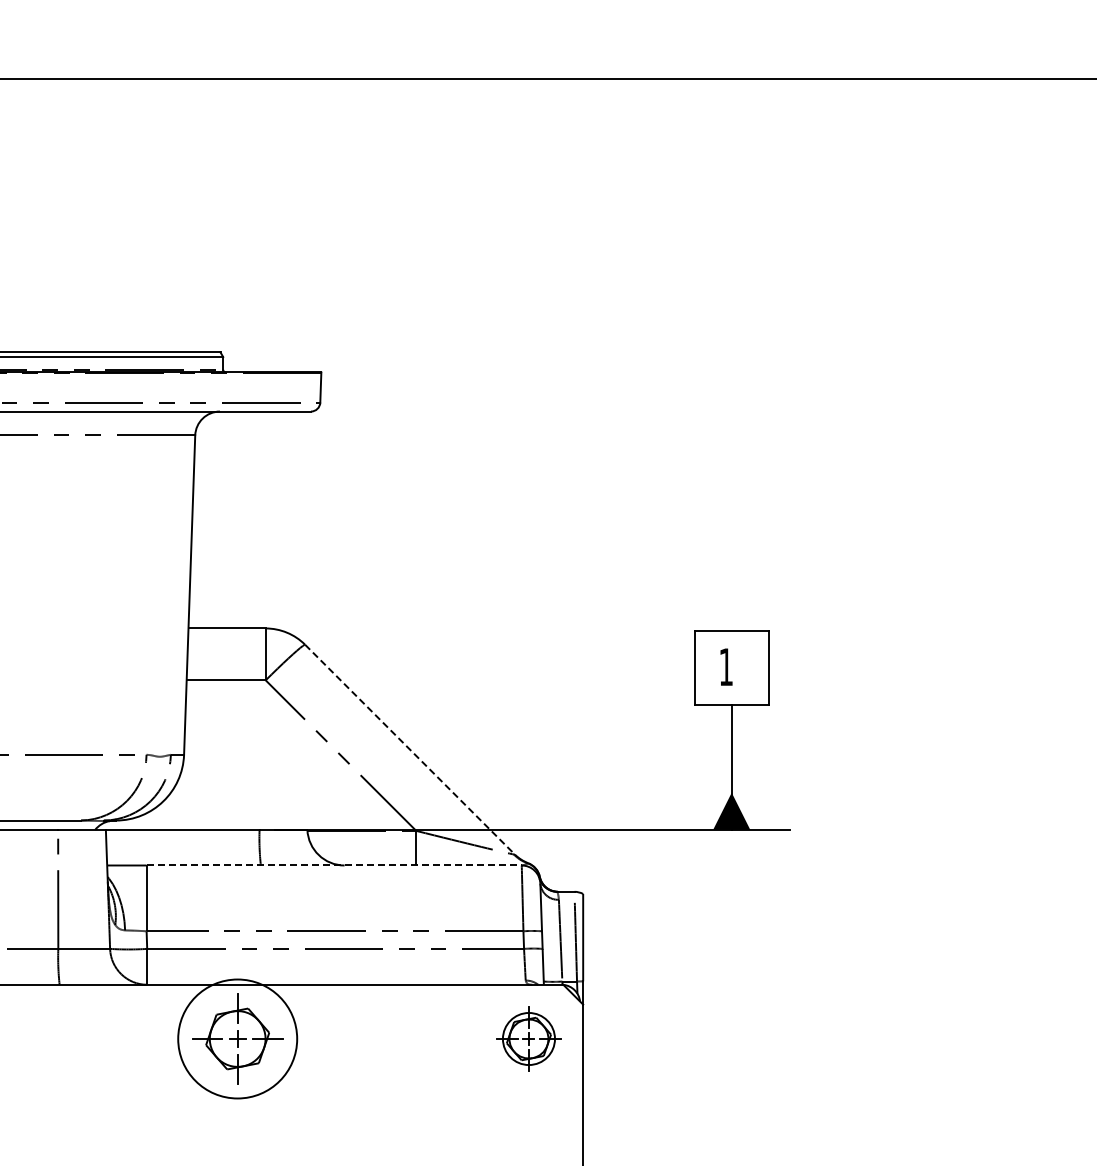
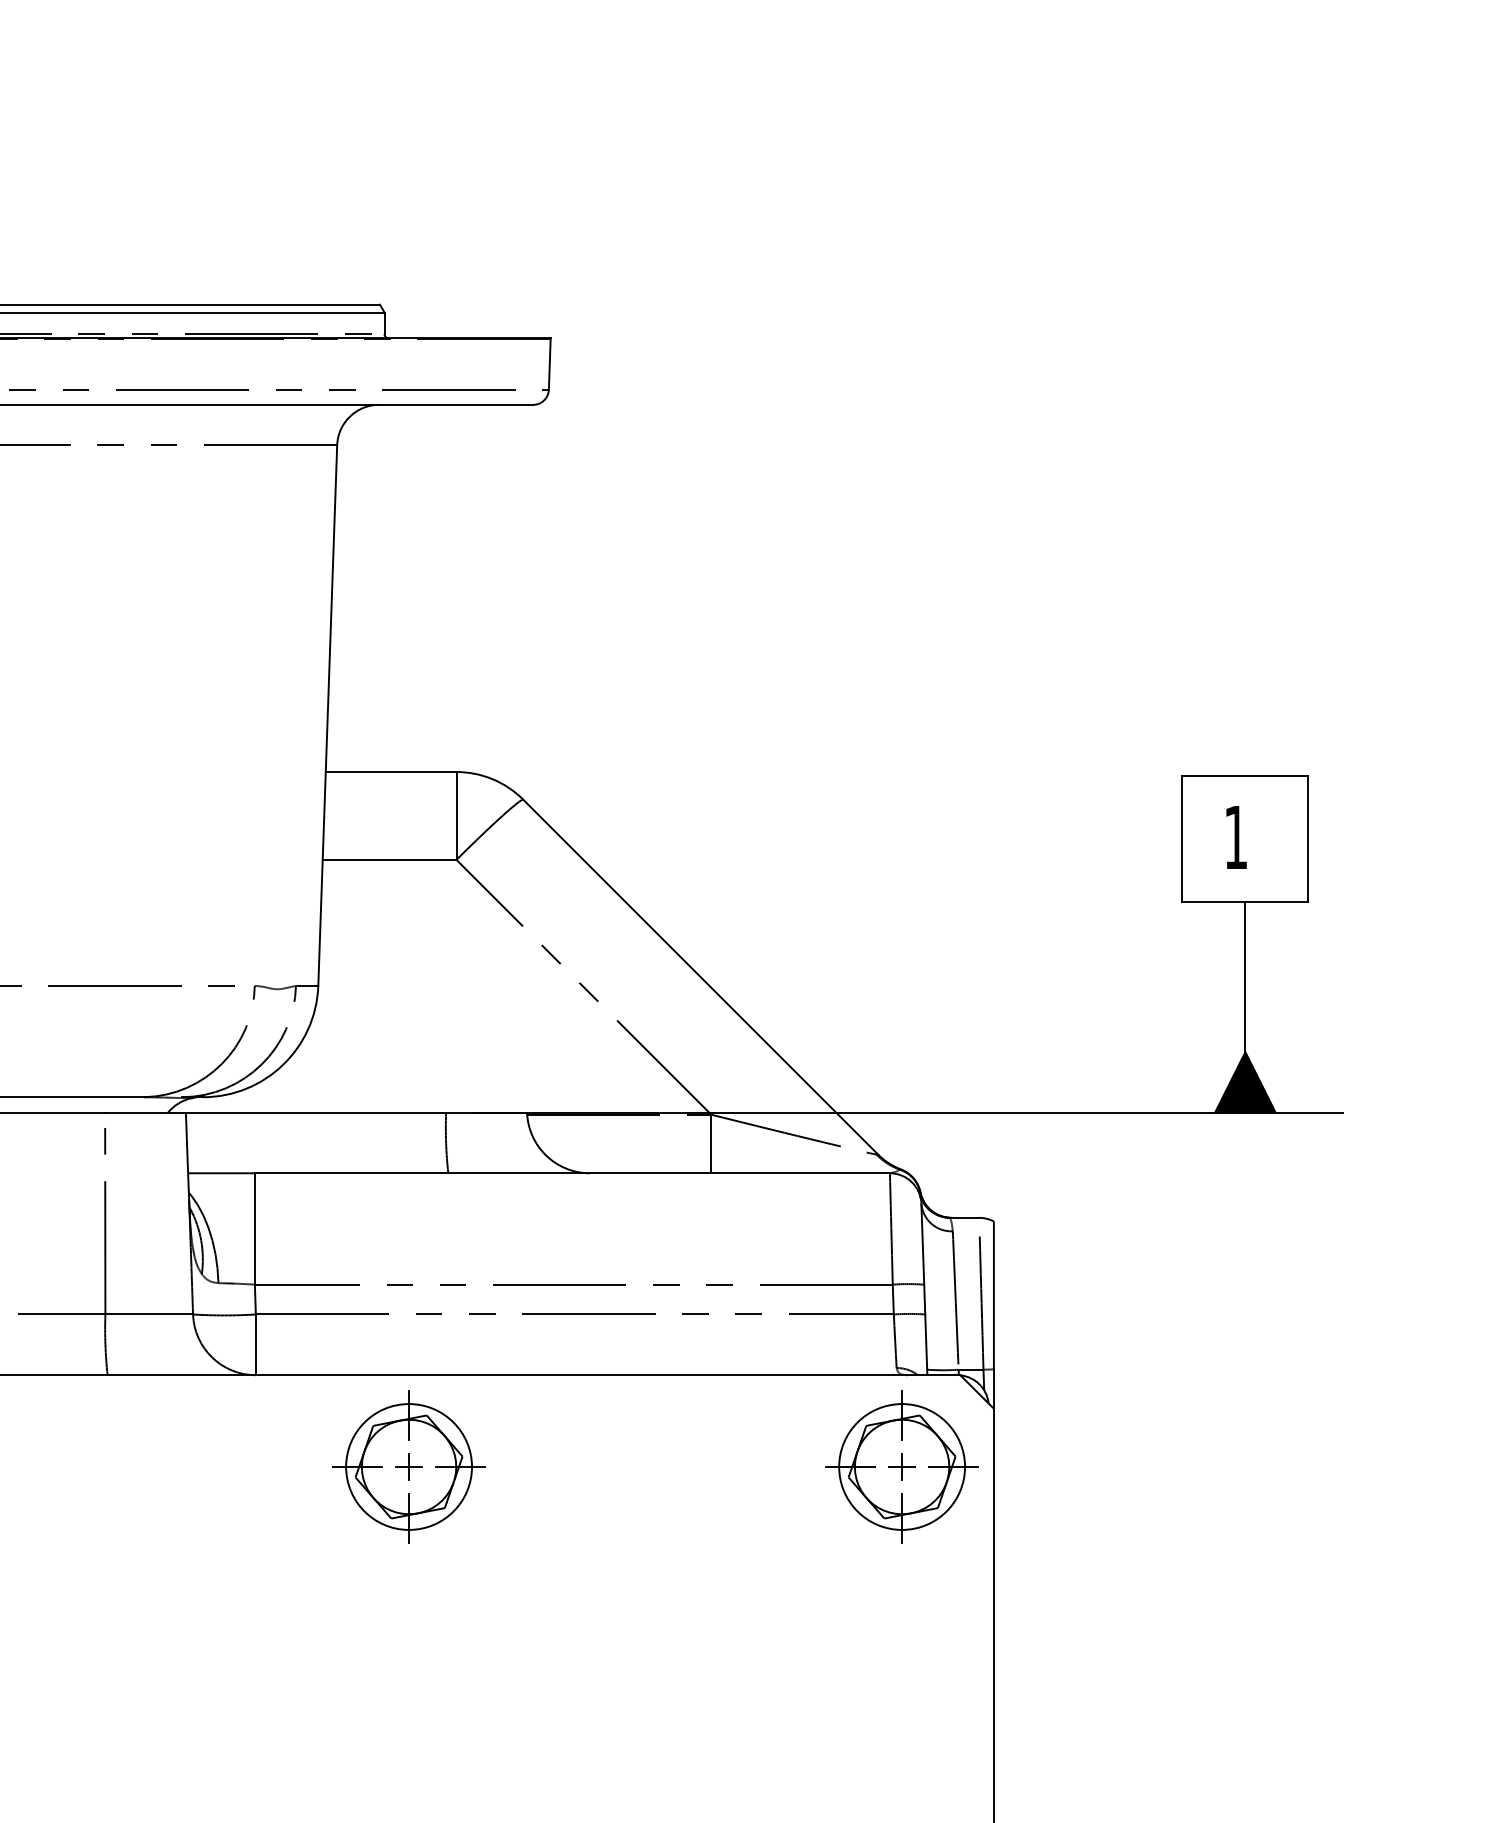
line: (410, 750) -> (701, 978), dashed -> solid
line: (334, 865) -> (572, 1173), dashed -> solid
circle: (237, 1038) -> (408, 1466), size x0.62
part: (528, 1038) -> (901, 1466), size x1.43

